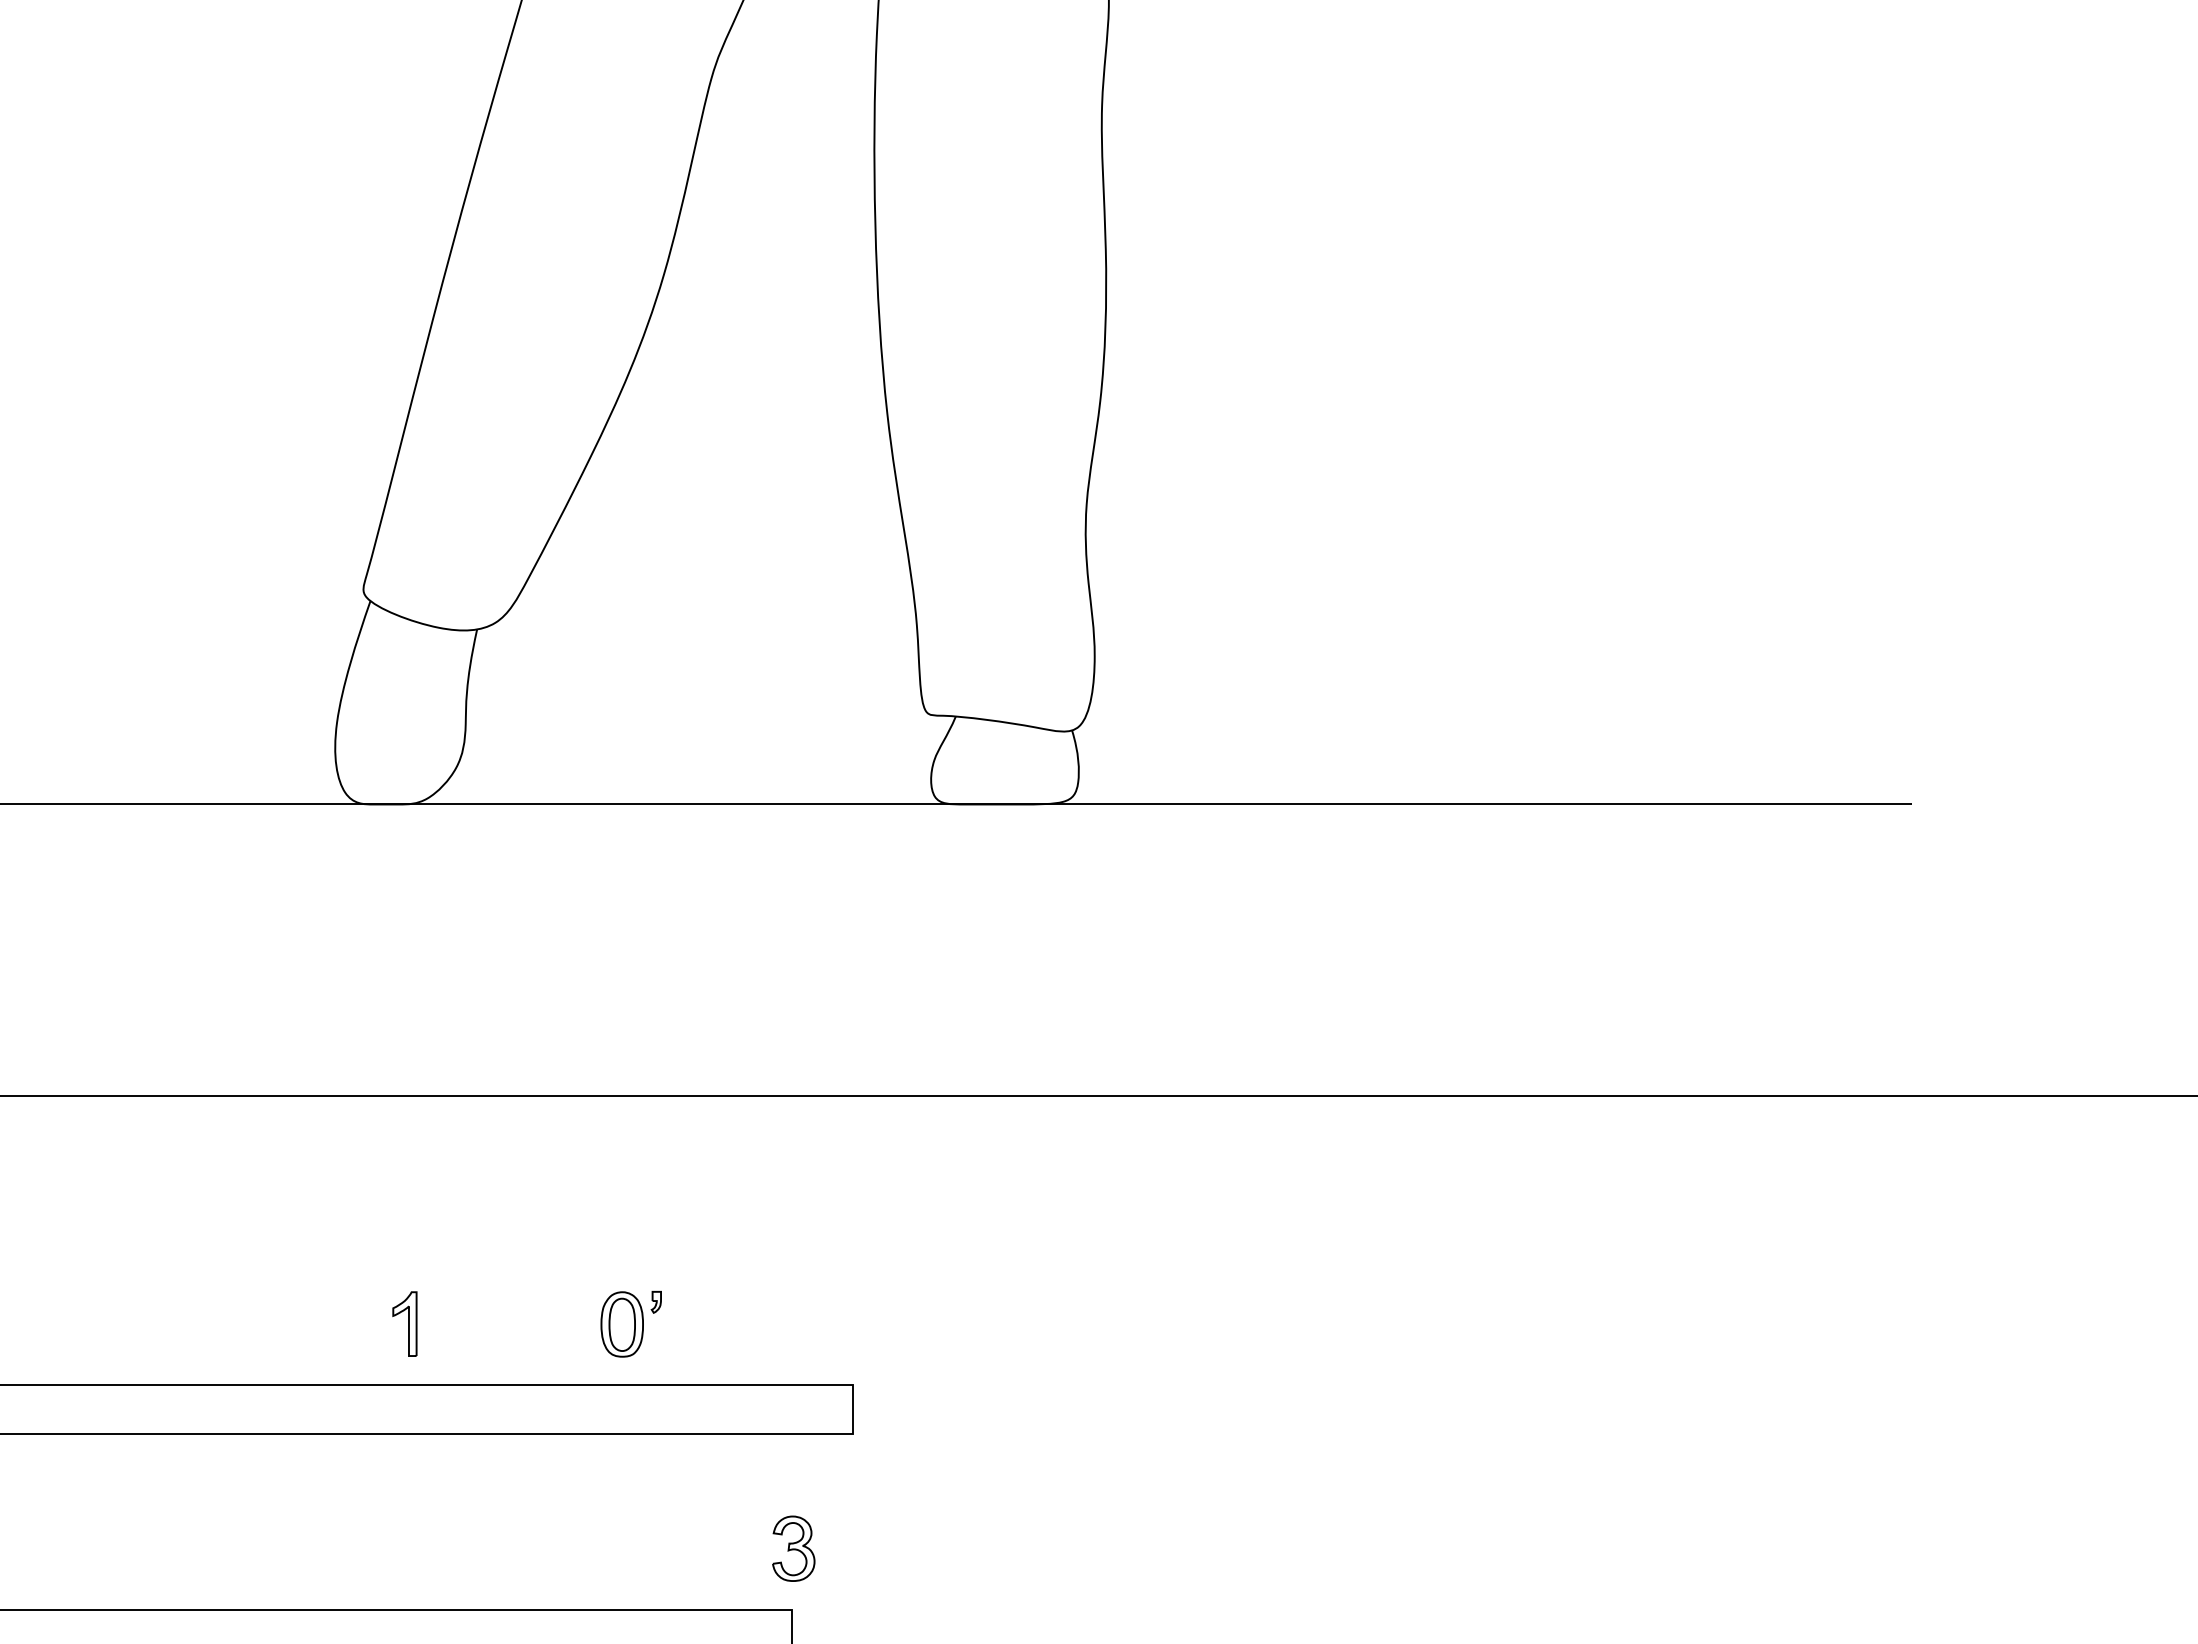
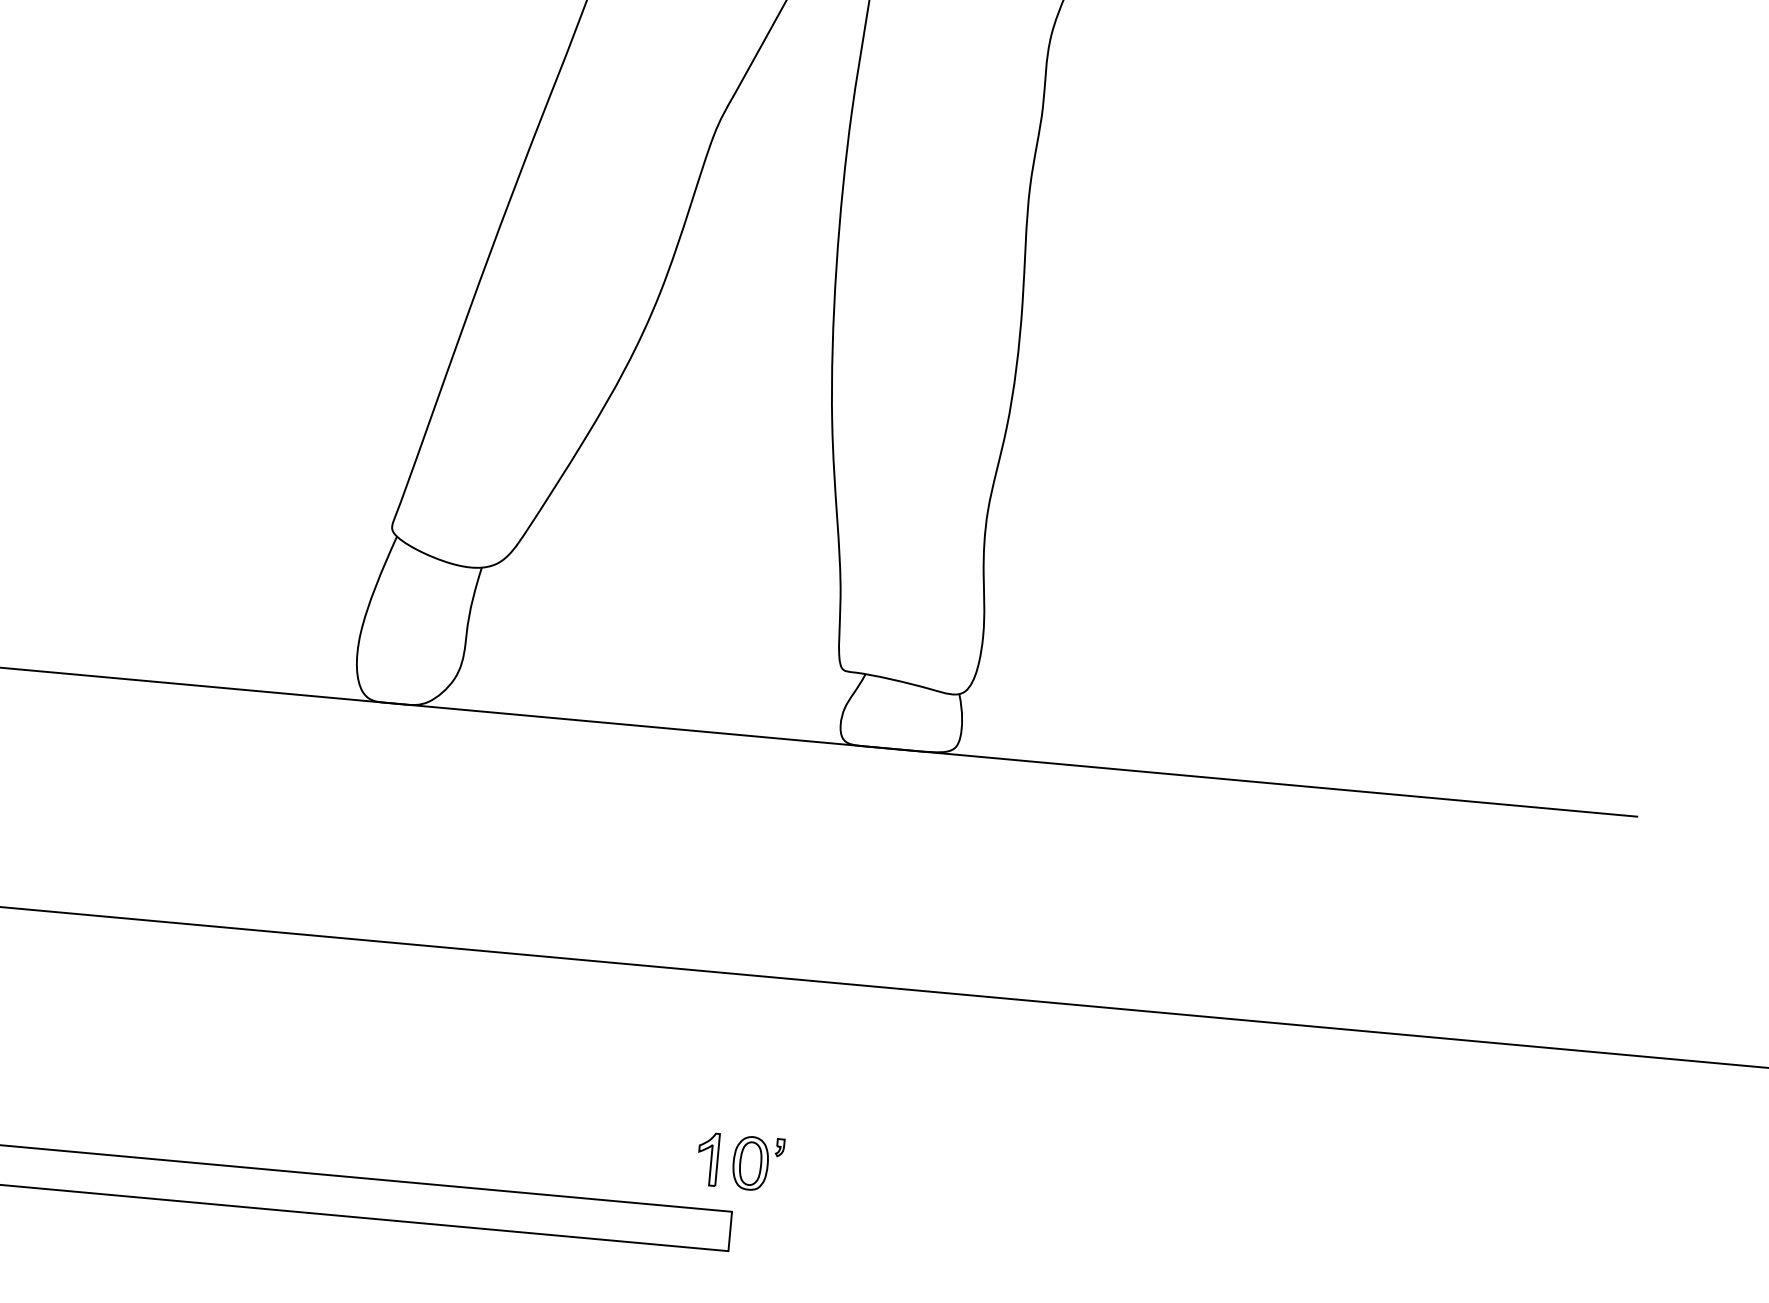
part: (404, 1323) -> (707, 1158), moved
part: (630, 1324) -> (757, 1164), moved

